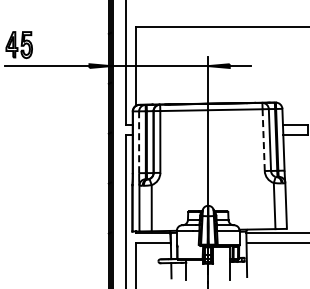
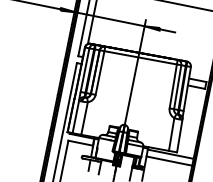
line: (263, 140) -> (173, 86), dashed -> solid
line: (139, 142) -> (85, 70), dashed -> solid

